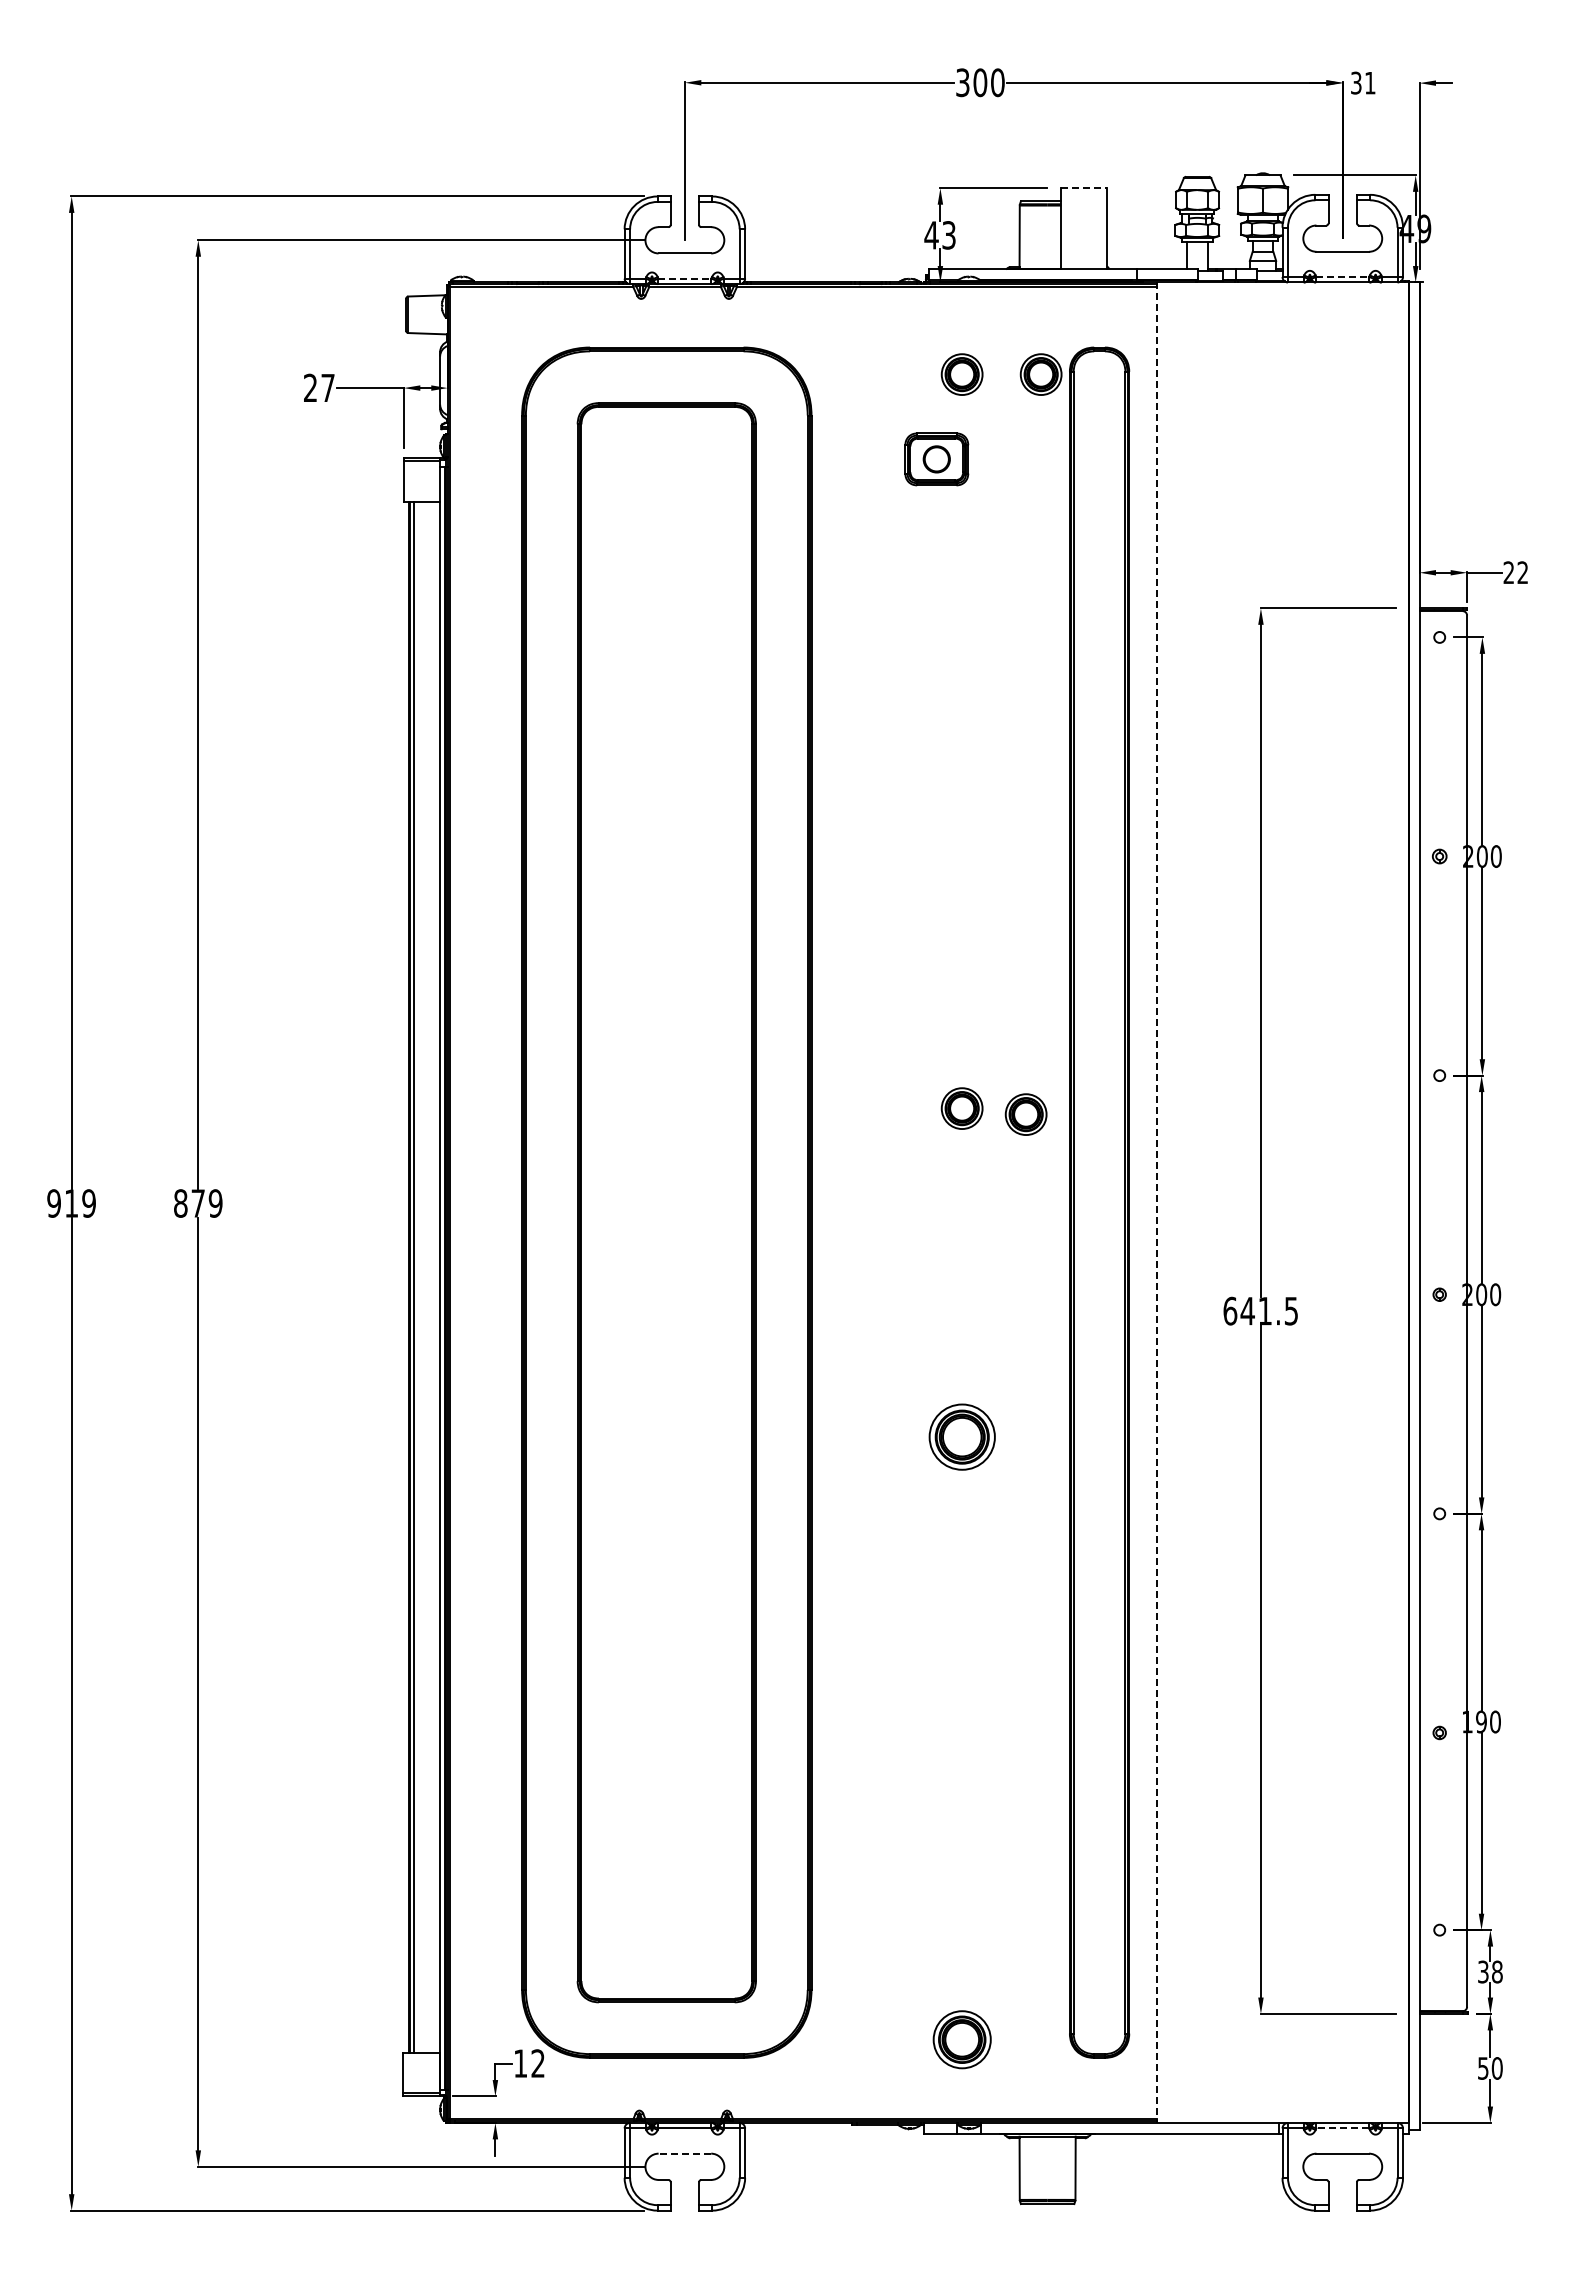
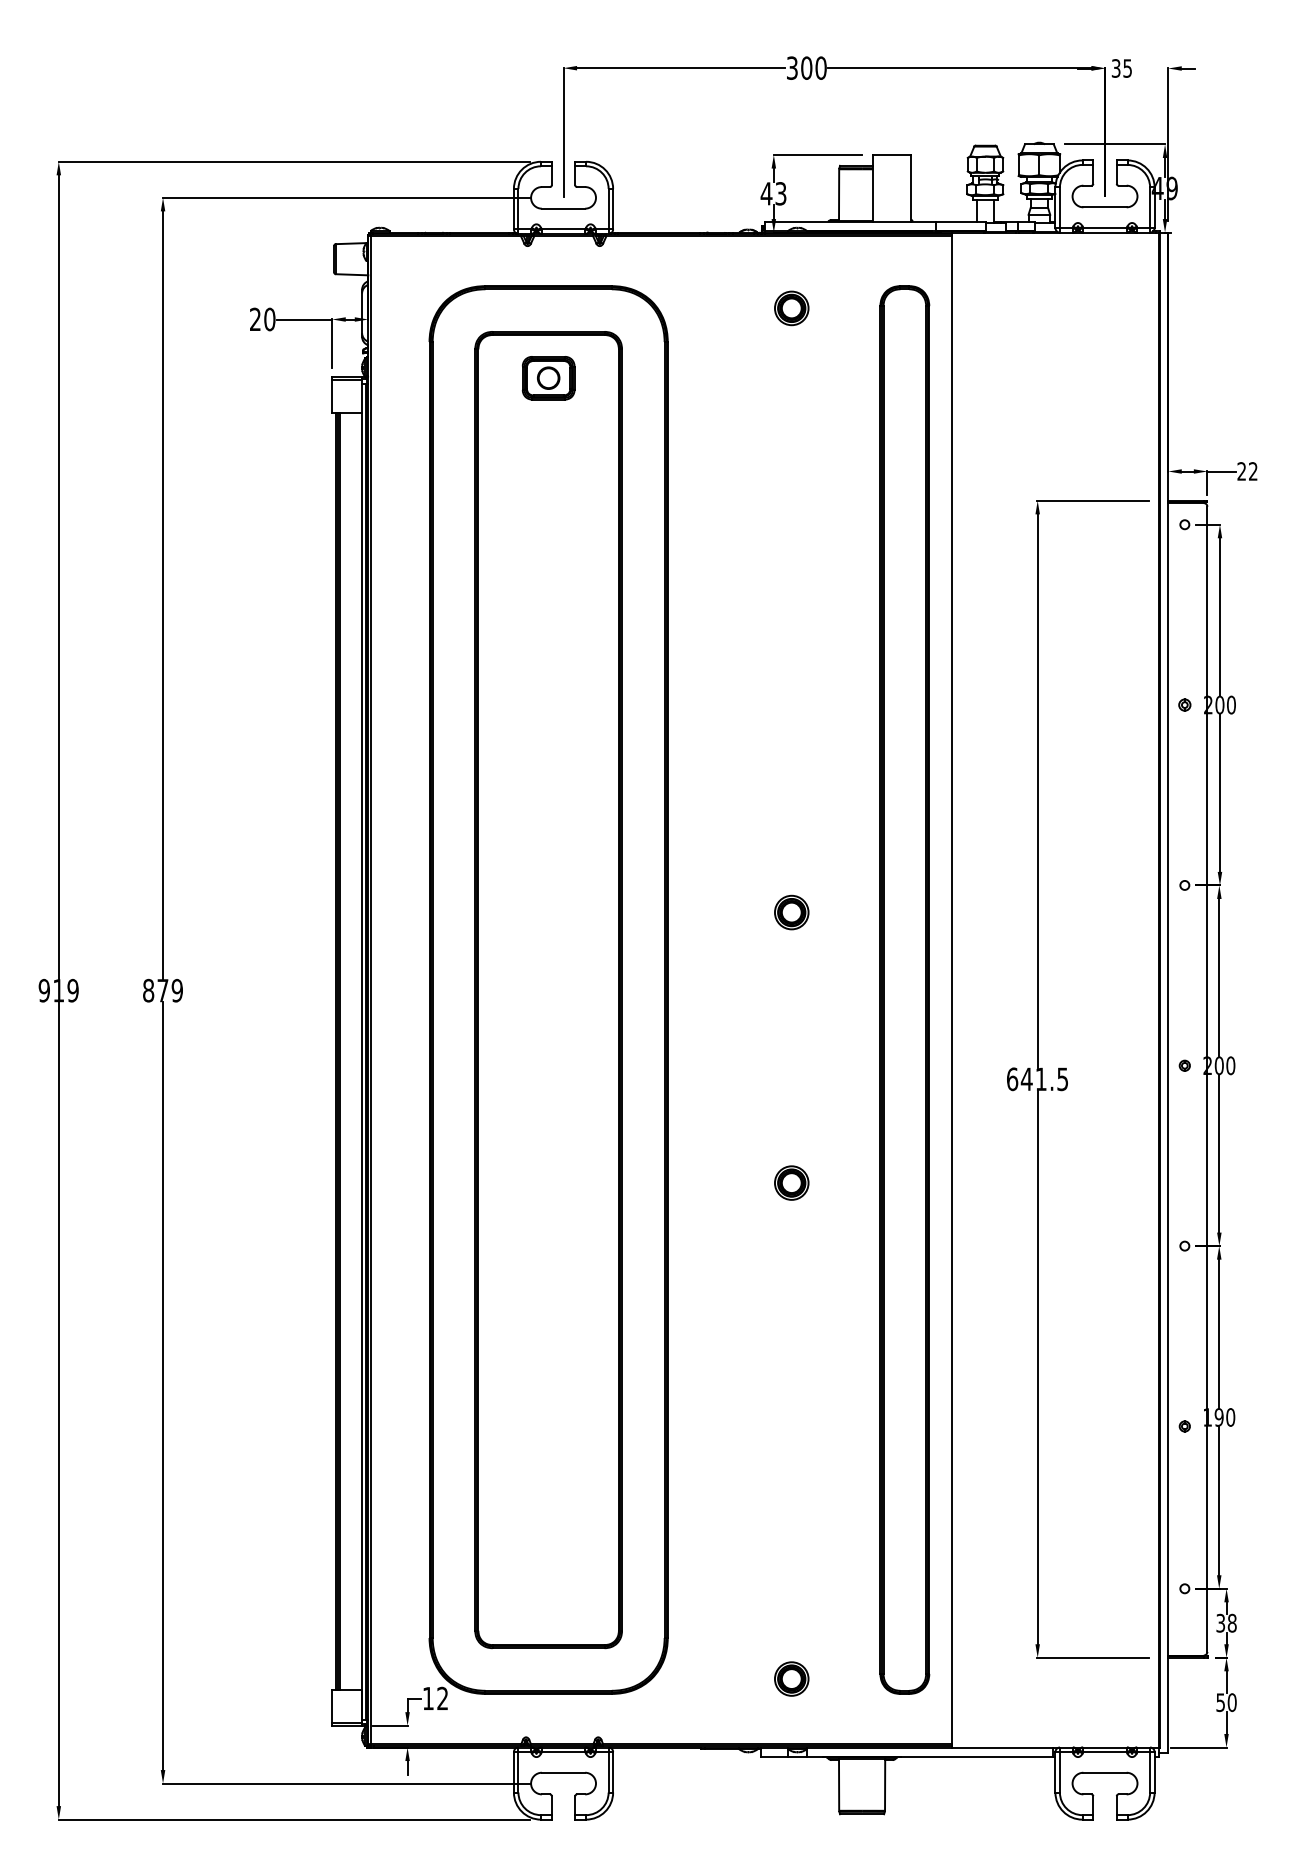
text: (1370, 83) -> (1127, 68), 31 -> 35
line: (1084, 188) -> (892, 155), dashed -> solid
line: (1342, 277) -> (1104, 228), dashed -> solid
line: (684, 278) -> (563, 229), dashed -> solid
part: (1040, 374) -> (856, 308), removed
text: (327, 387) -> (269, 319), 27 -> 20
part: (936, 459) -> (548, 378), moved
part: (1025, 1114) -> (843, 917), removed
line: (1157, 1203) -> (952, 990), dashed -> solid
part: (961, 1437) -> (791, 1183), size x0.62
part: (961, 2039) -> (791, 1678), size x0.71
line: (1342, 2128) -> (1104, 1752), dashed -> solid
line: (684, 2153) -> (563, 1772), dashed -> solid

